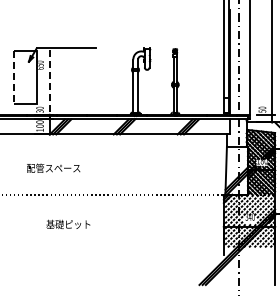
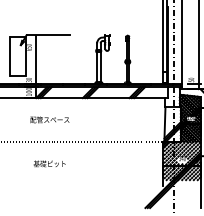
line: (13, 77) -> (9, 56), dashed -> solid
line: (49, 82) -> (35, 60), dashed -> solid
text: (53, 167) -> (49, 119), moved

